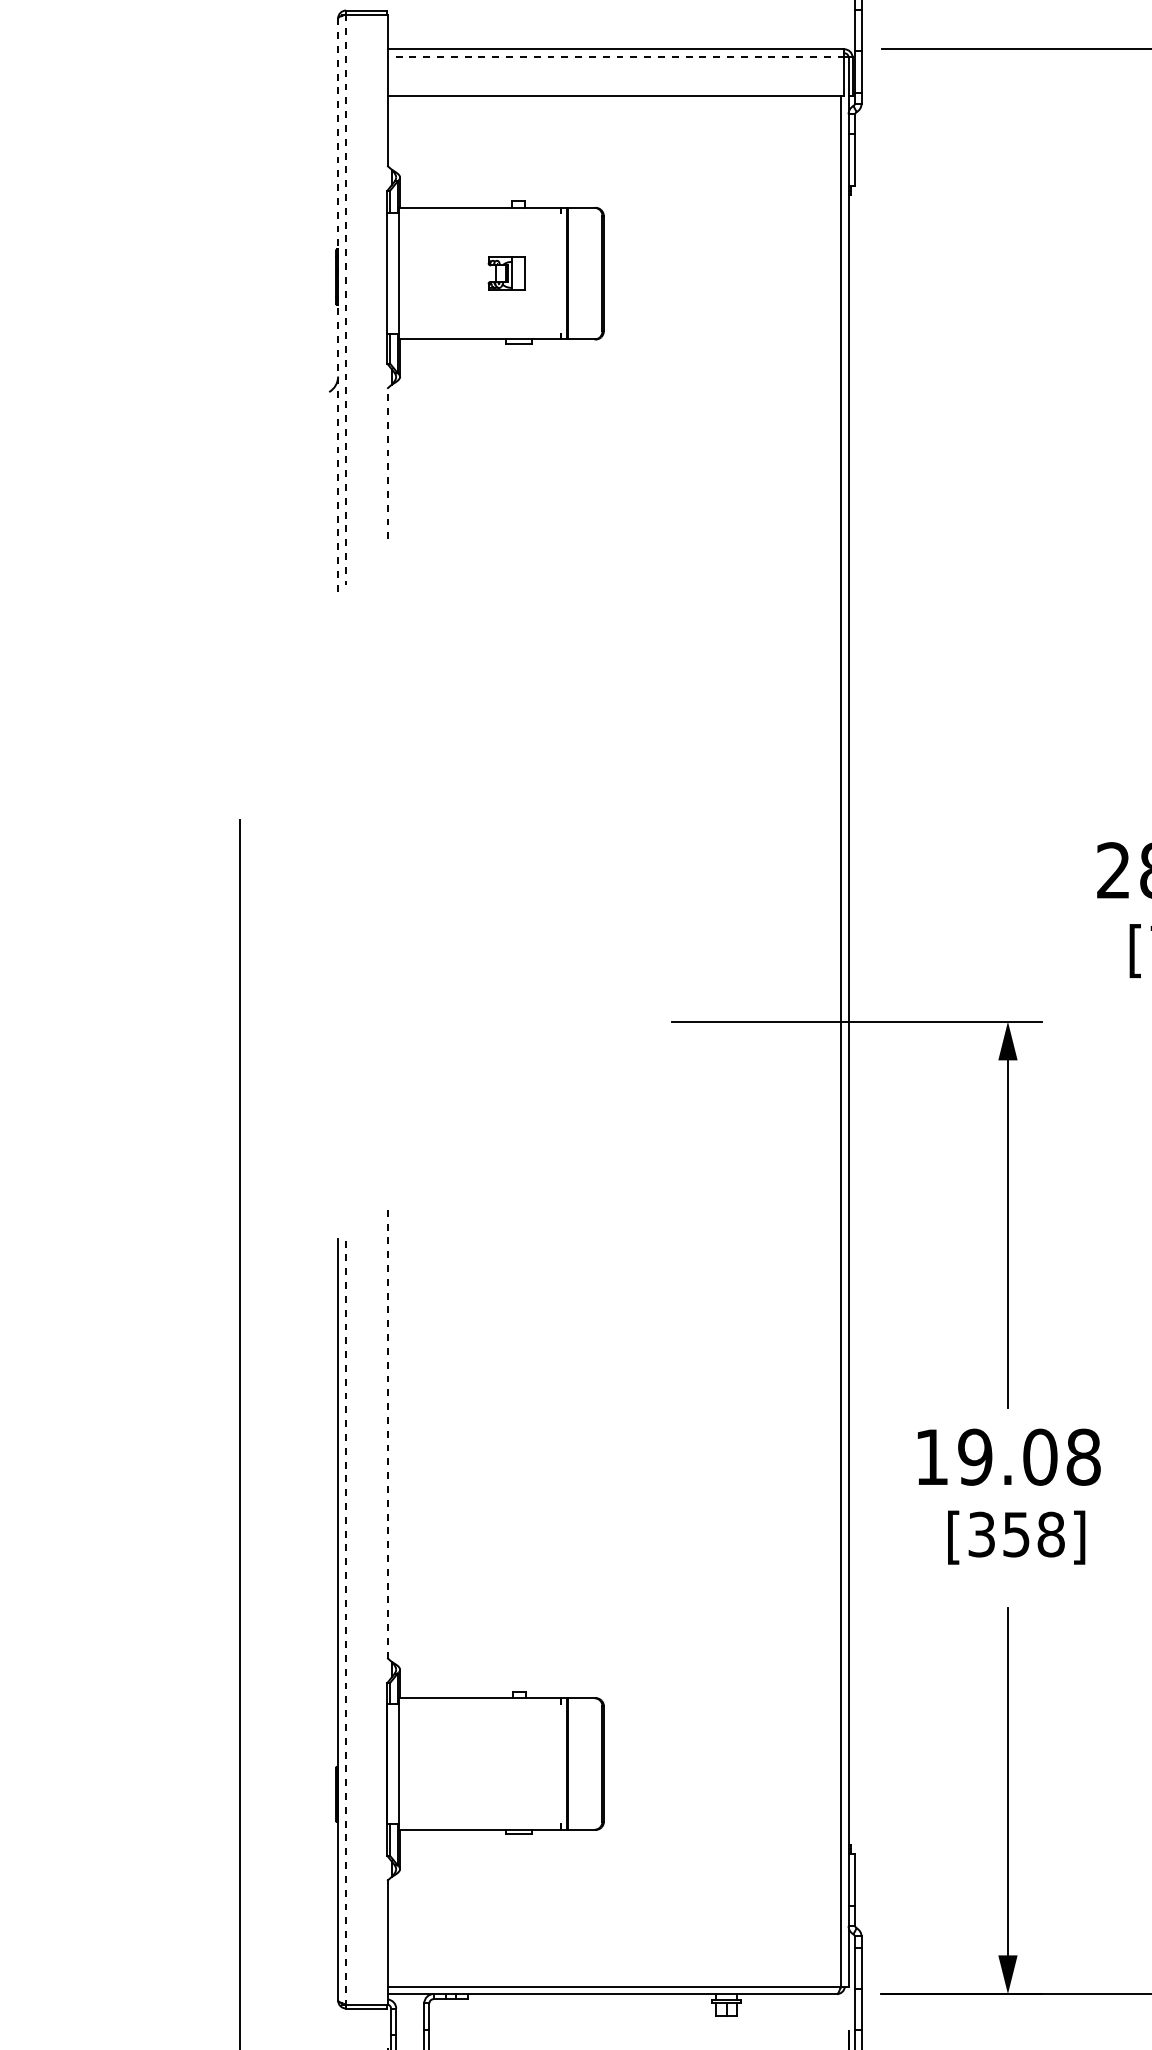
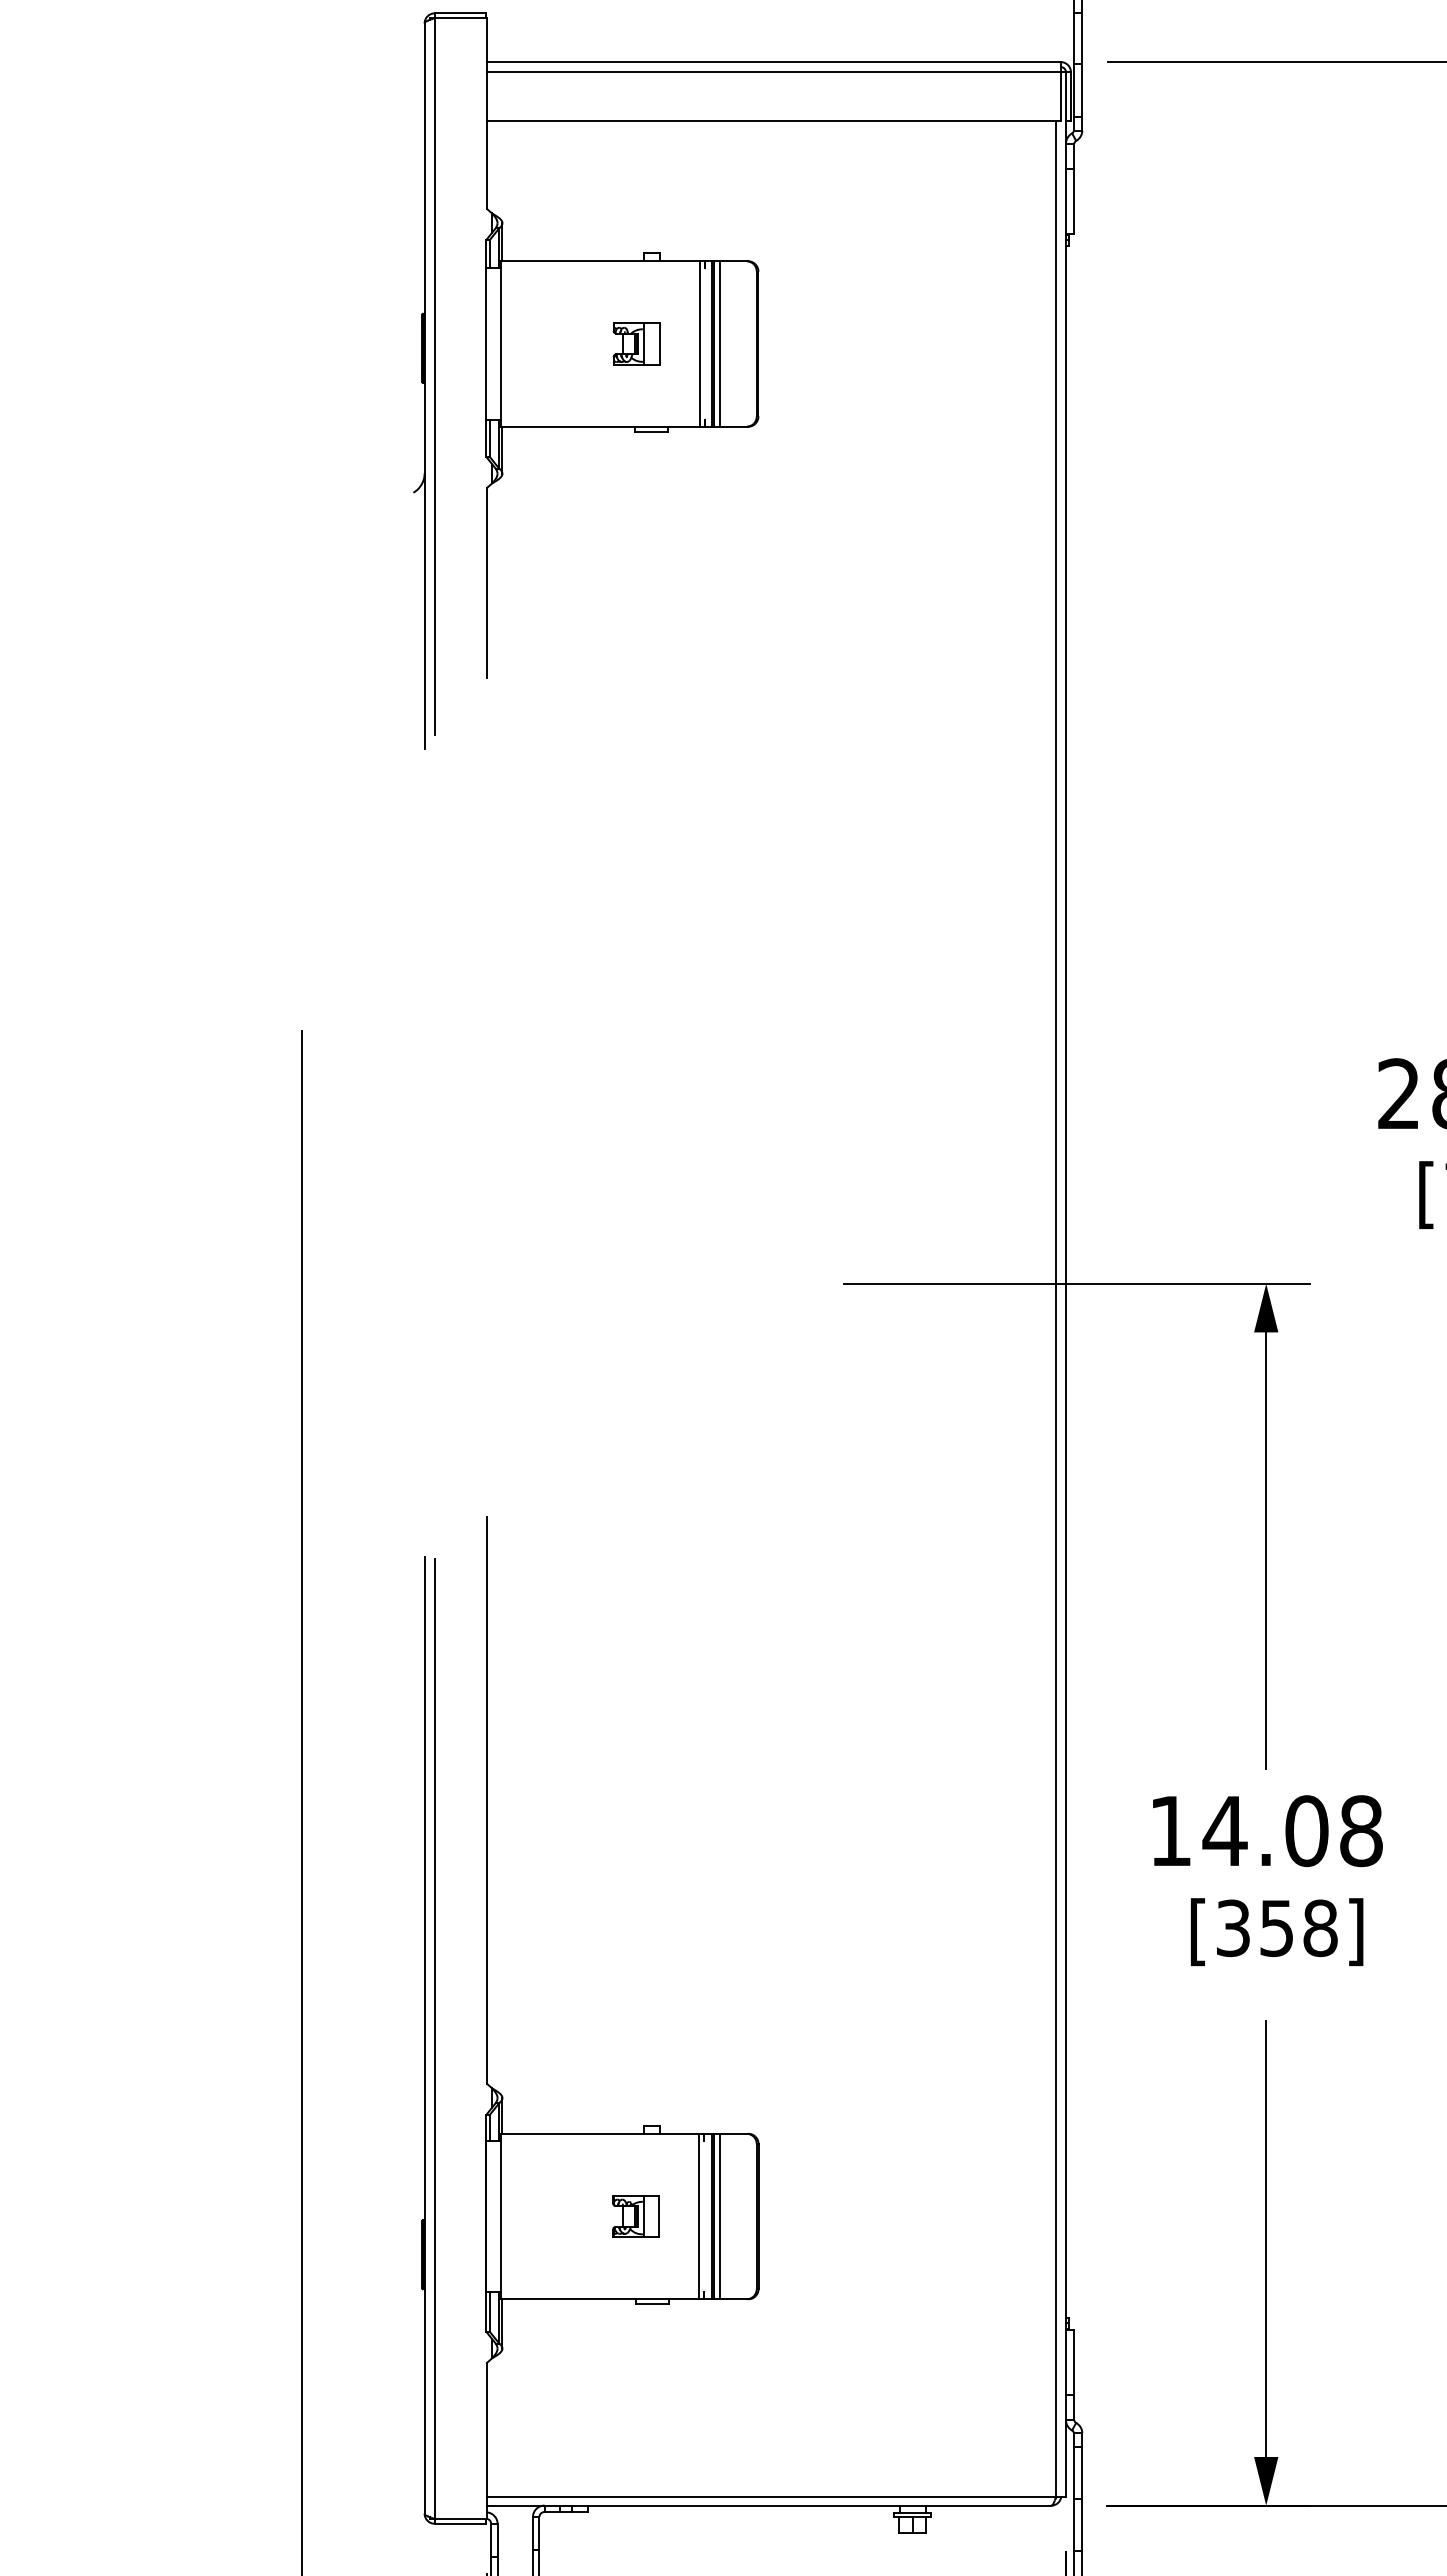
line: (616, 57) -> (774, 72), dashed -> solid
line: (556, 273) -> (699, 343), added
line: (573, 273) -> (720, 343), added
line: (345, 299) -> (434, 376), dashed -> solid
line: (338, 307) -> (424, 386), dashed -> solid
line: (388, 463) -> (487, 582), dashed -> solid
line: (388, 1432) -> (487, 1800), dashed -> solid
text: (974, 1457) -> (1224, 1831), 19.08 -> 14.08
line: (345, 1622) -> (434, 2038), dashed -> solid
part: (505, 1763) -> (635, 2216), added
line: (556, 1763) -> (698, 2216), added
line: (573, 1763) -> (720, 2216), added

